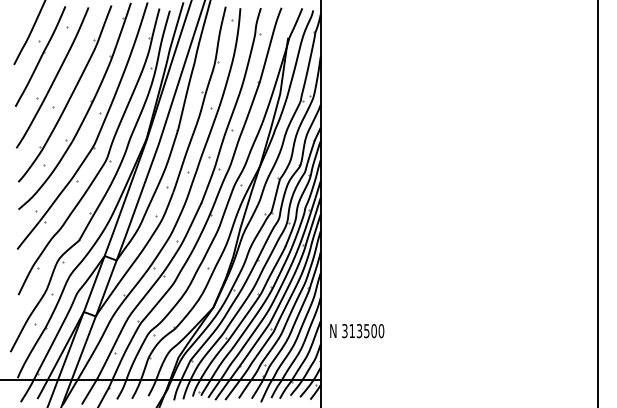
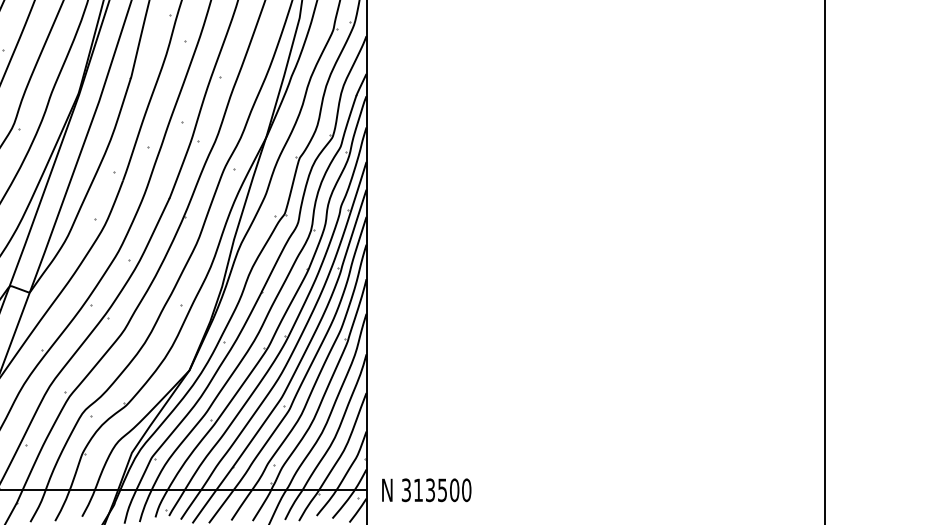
text: (357, 331) -> (427, 490), moved

